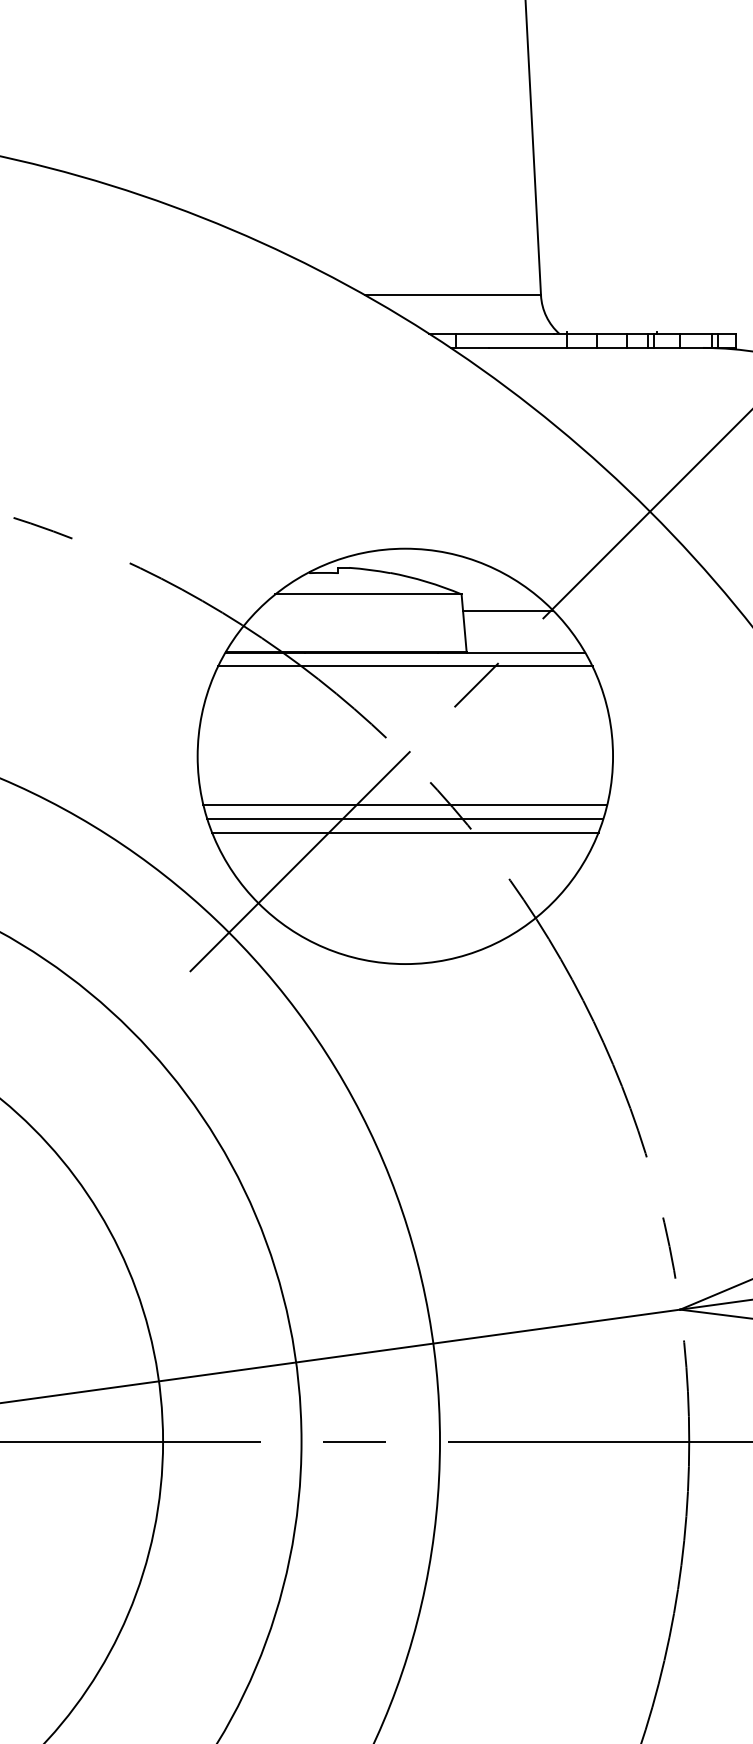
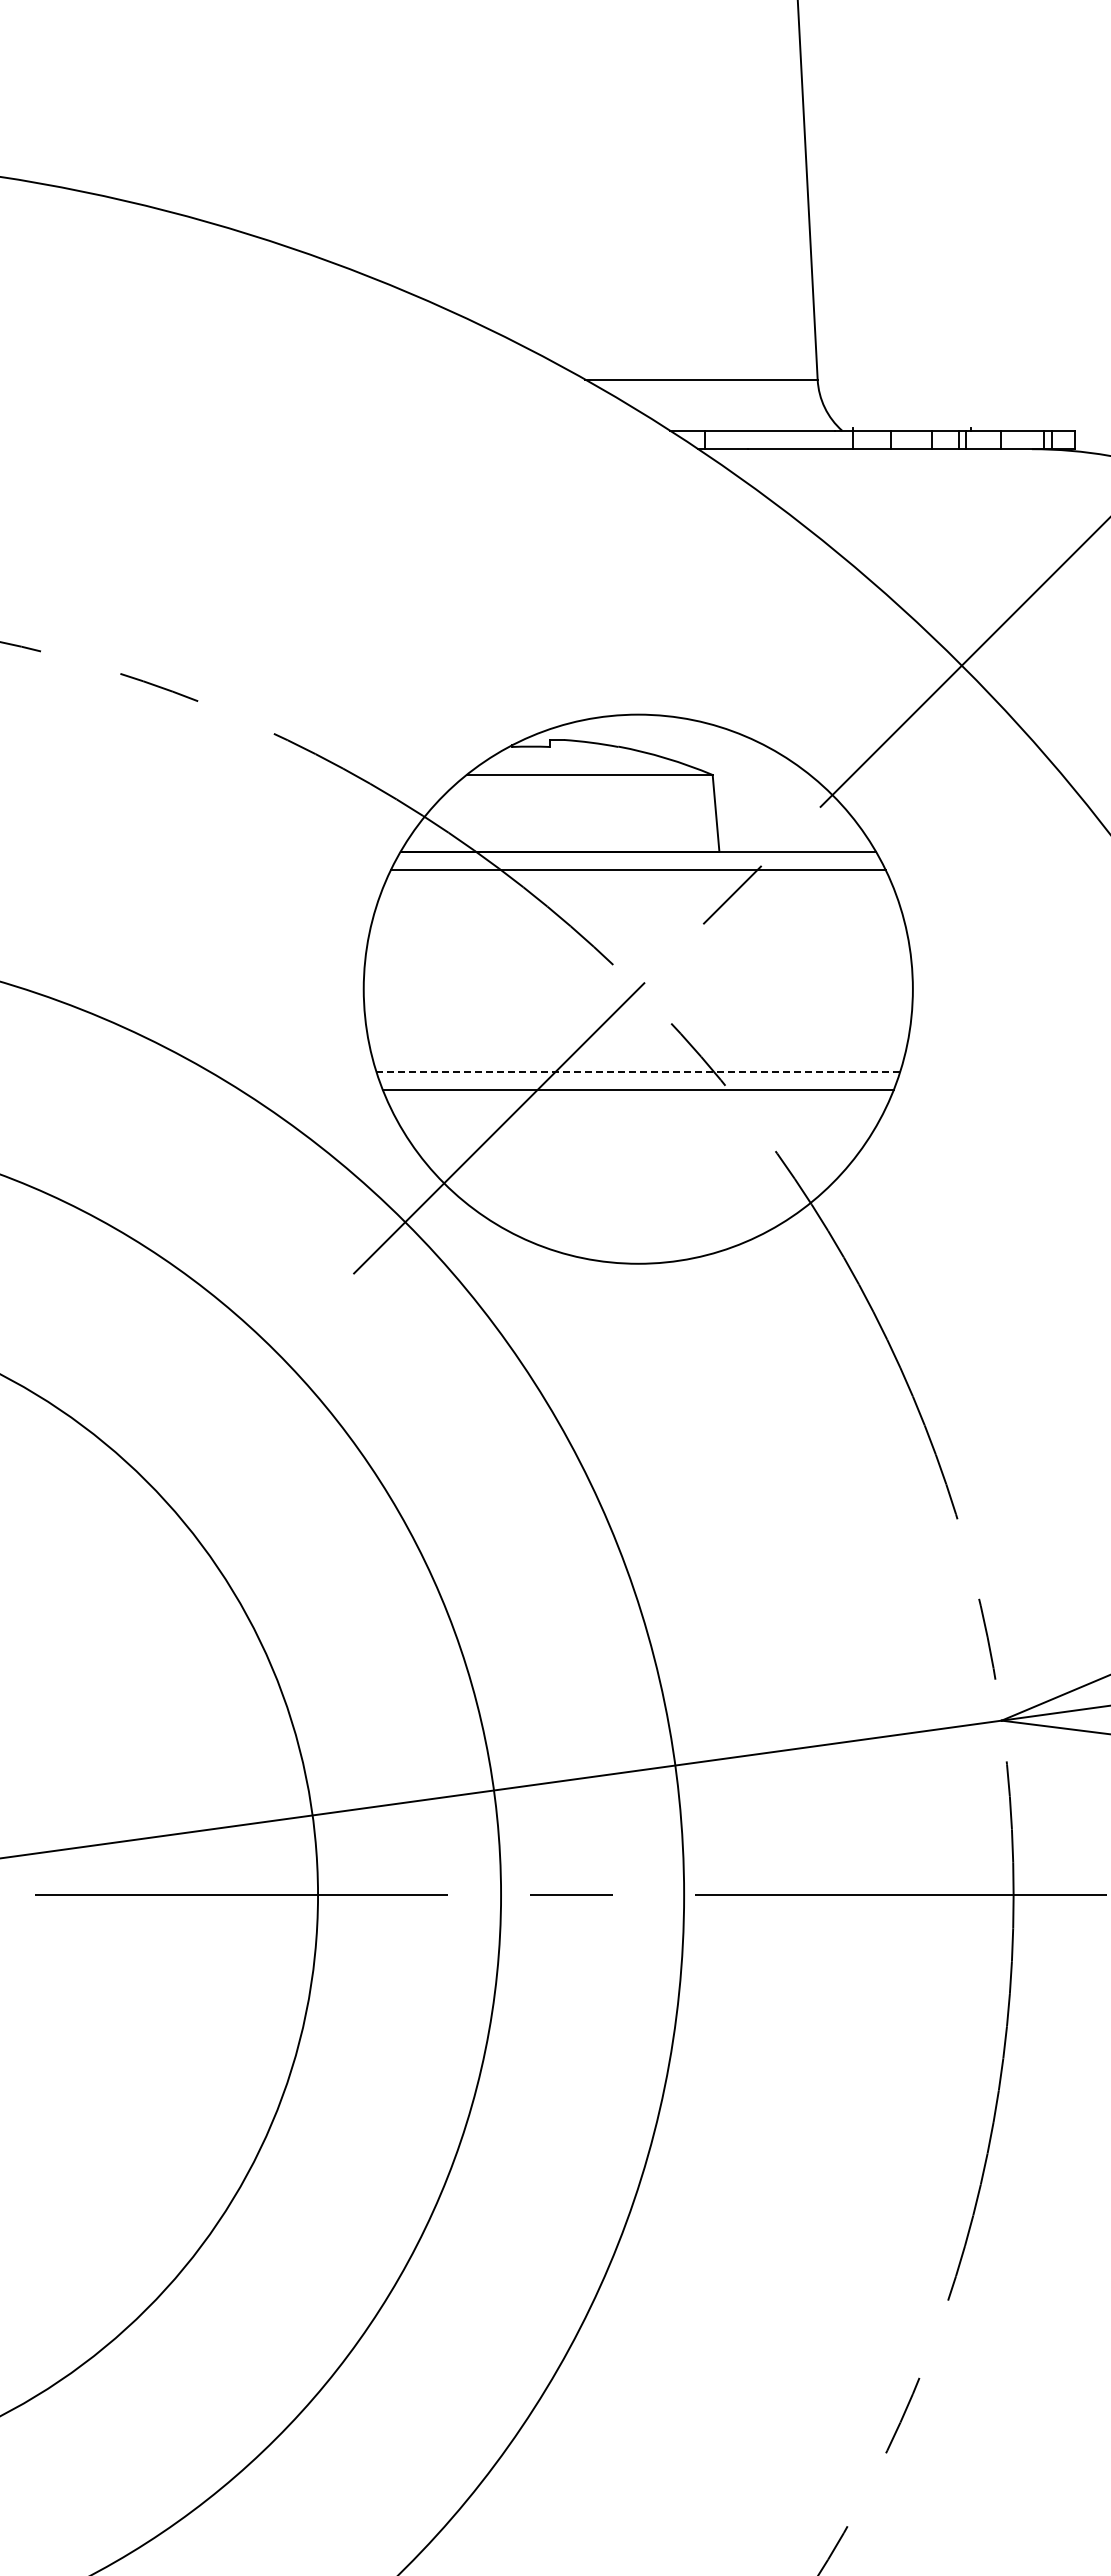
line: (507, 610) -> (773, 796), removed
line: (405, 805) -> (638, 1053), removed
line: (405, 818) -> (638, 1071), solid -> dashed

